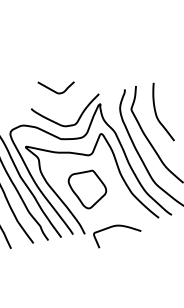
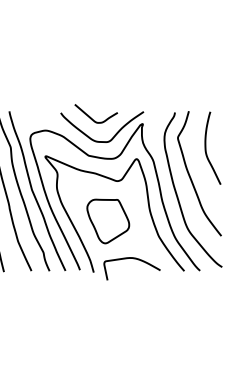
curve: (53, 90) -> (91, 117), moved
curve: (117, 226) -> (133, 259), moved

